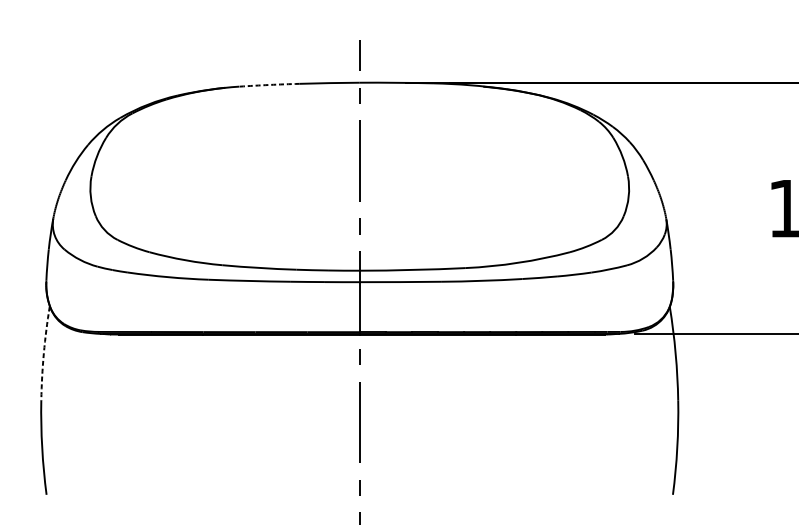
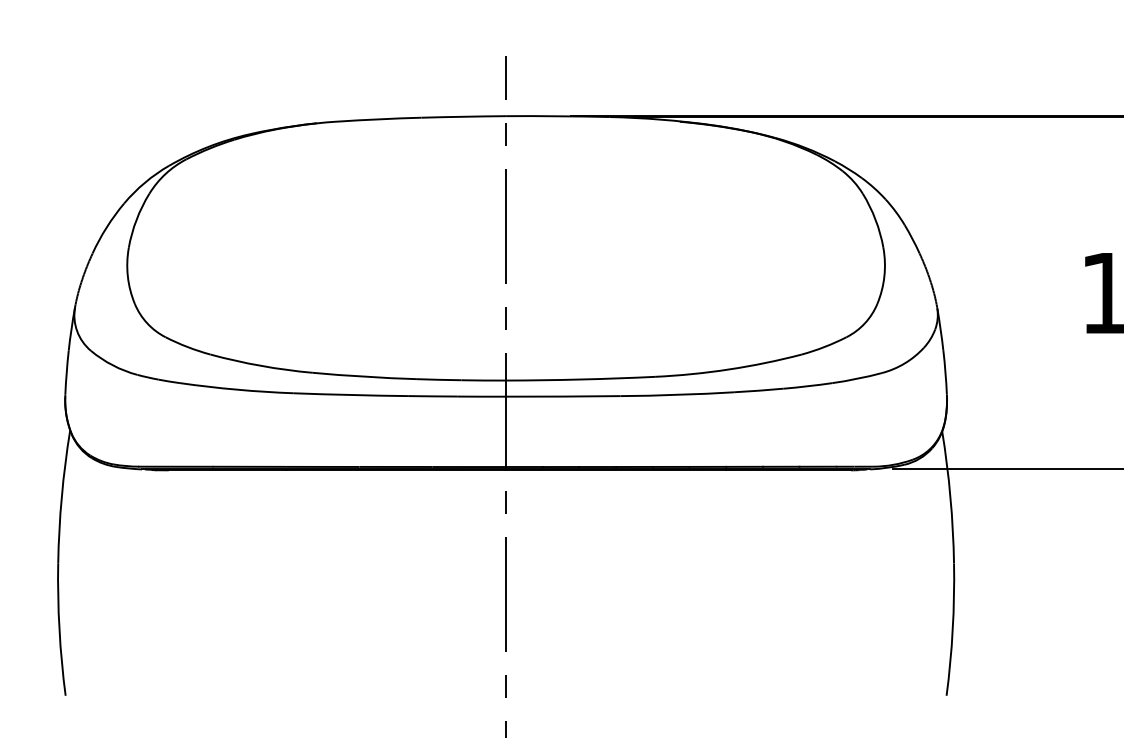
arc: (269, 85) -> (379, 119), dashed -> solid
arc: (43, 353) -> (61, 496), dashed -> solid

